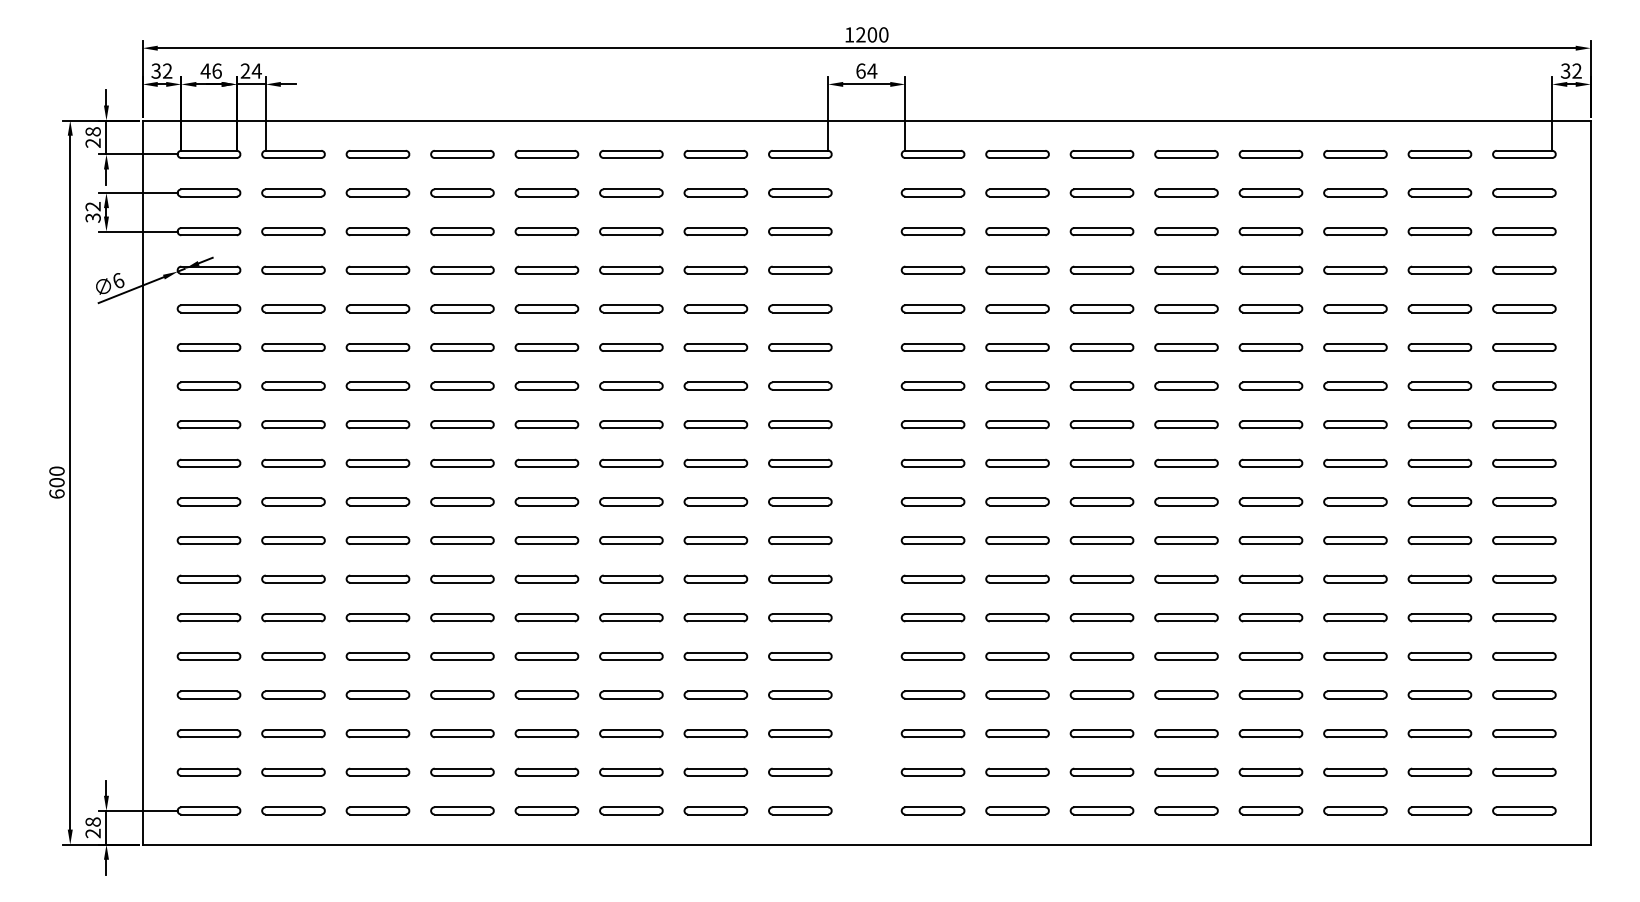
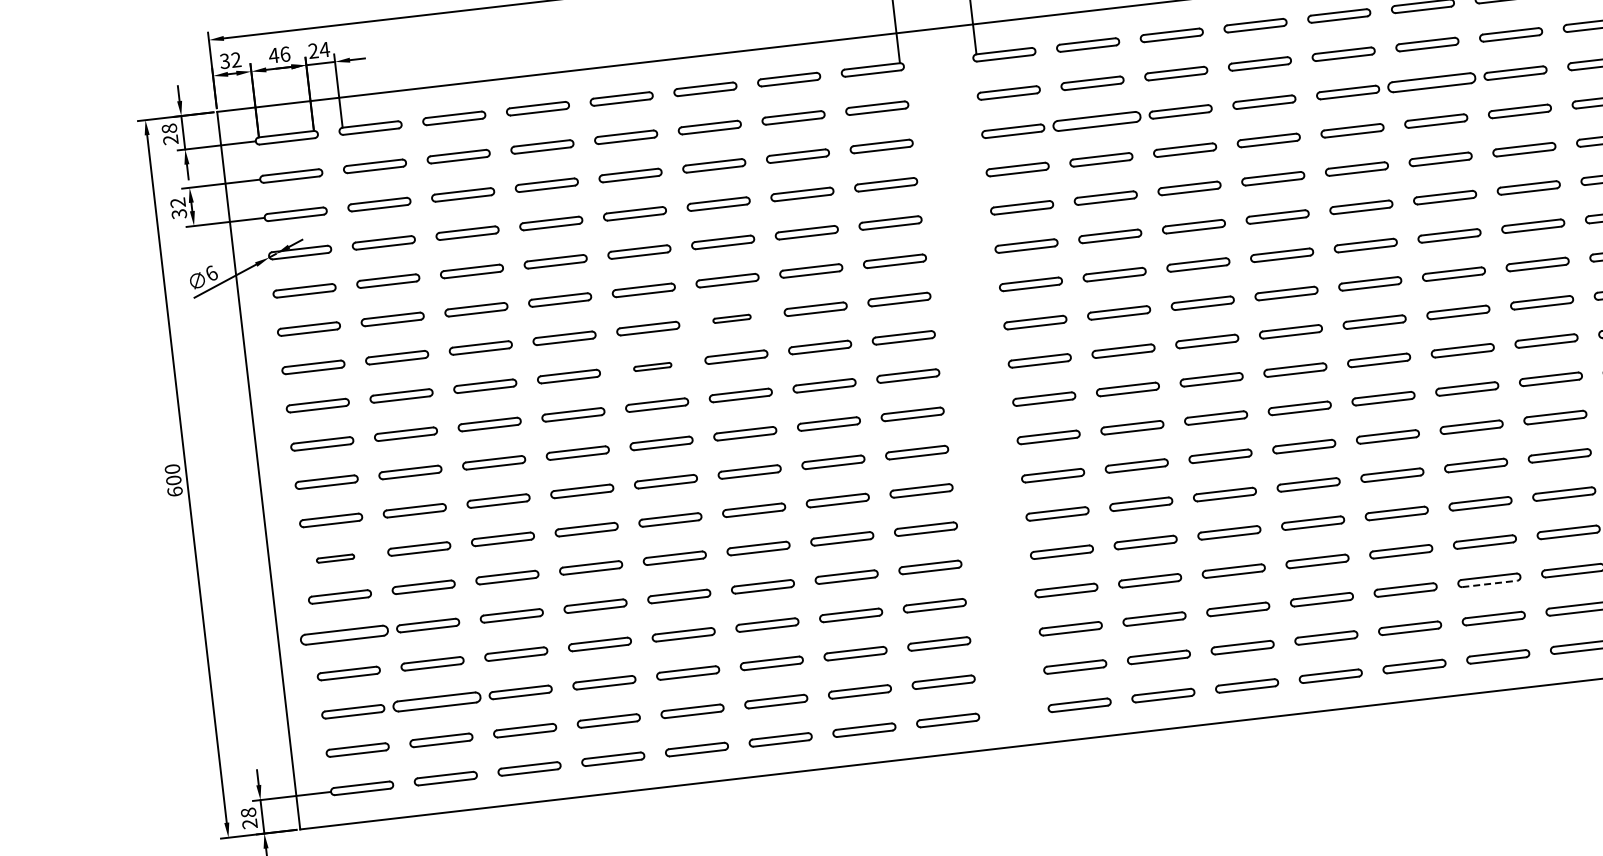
part: (1017, 231) -> (1096, 121), size x1.4
part: (1355, 231) -> (1431, 82), size x1.4
part: (631, 385) -> (732, 318), size x0.6
part: (546, 424) -> (652, 366), size x0.6
part: (208, 578) -> (334, 558), size x0.6
part: (208, 656) -> (343, 635), size x1.4
part: (293, 733) -> (436, 701), size x1.4
line: (1355, 737) -> (1489, 584), solid -> dashed

